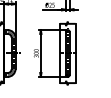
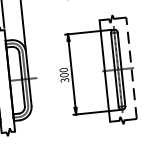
line: (75, 53) -> (131, 68), solid -> dashed

